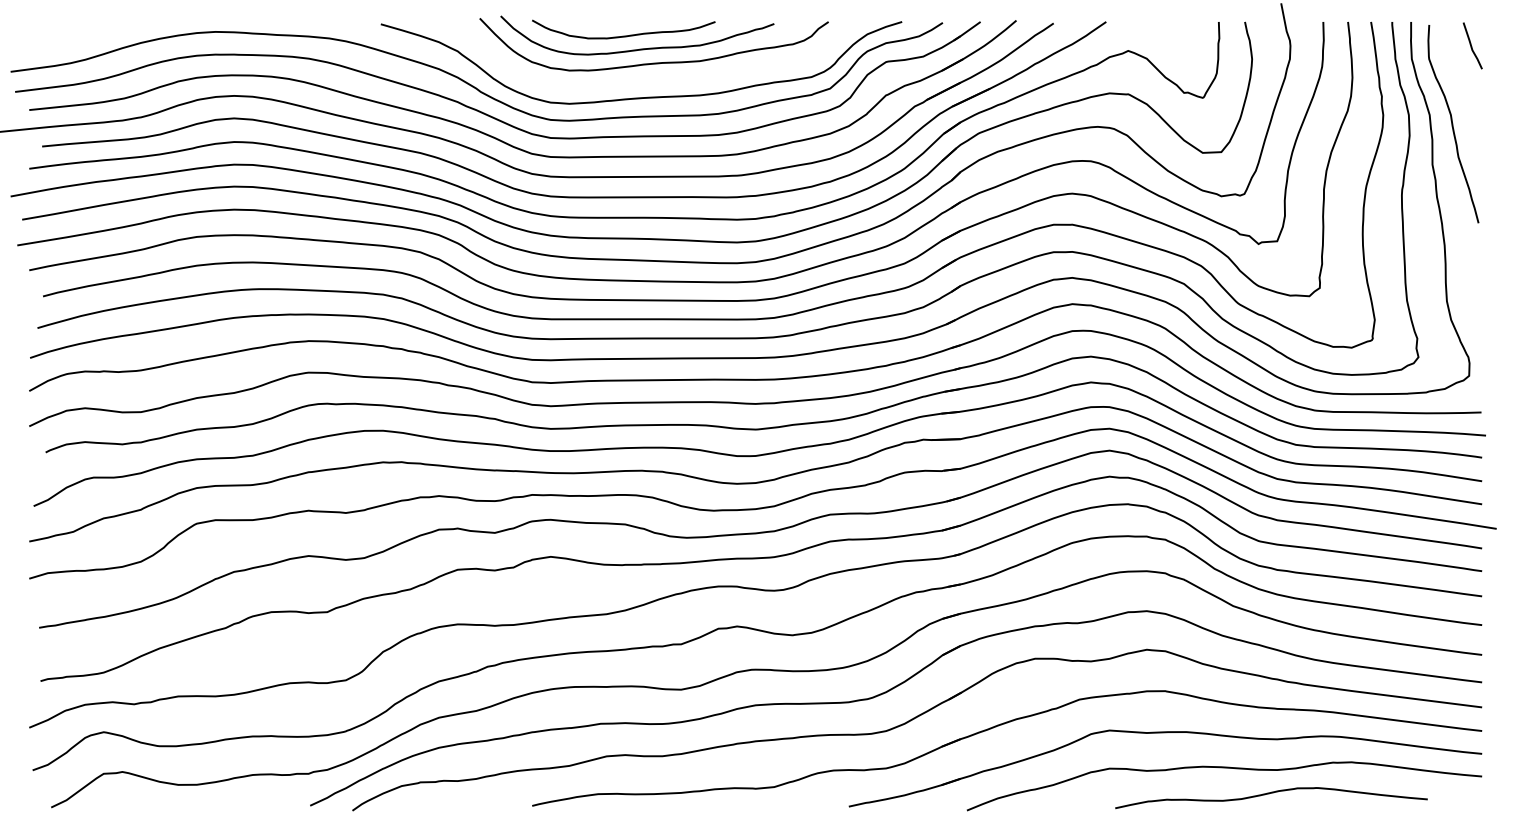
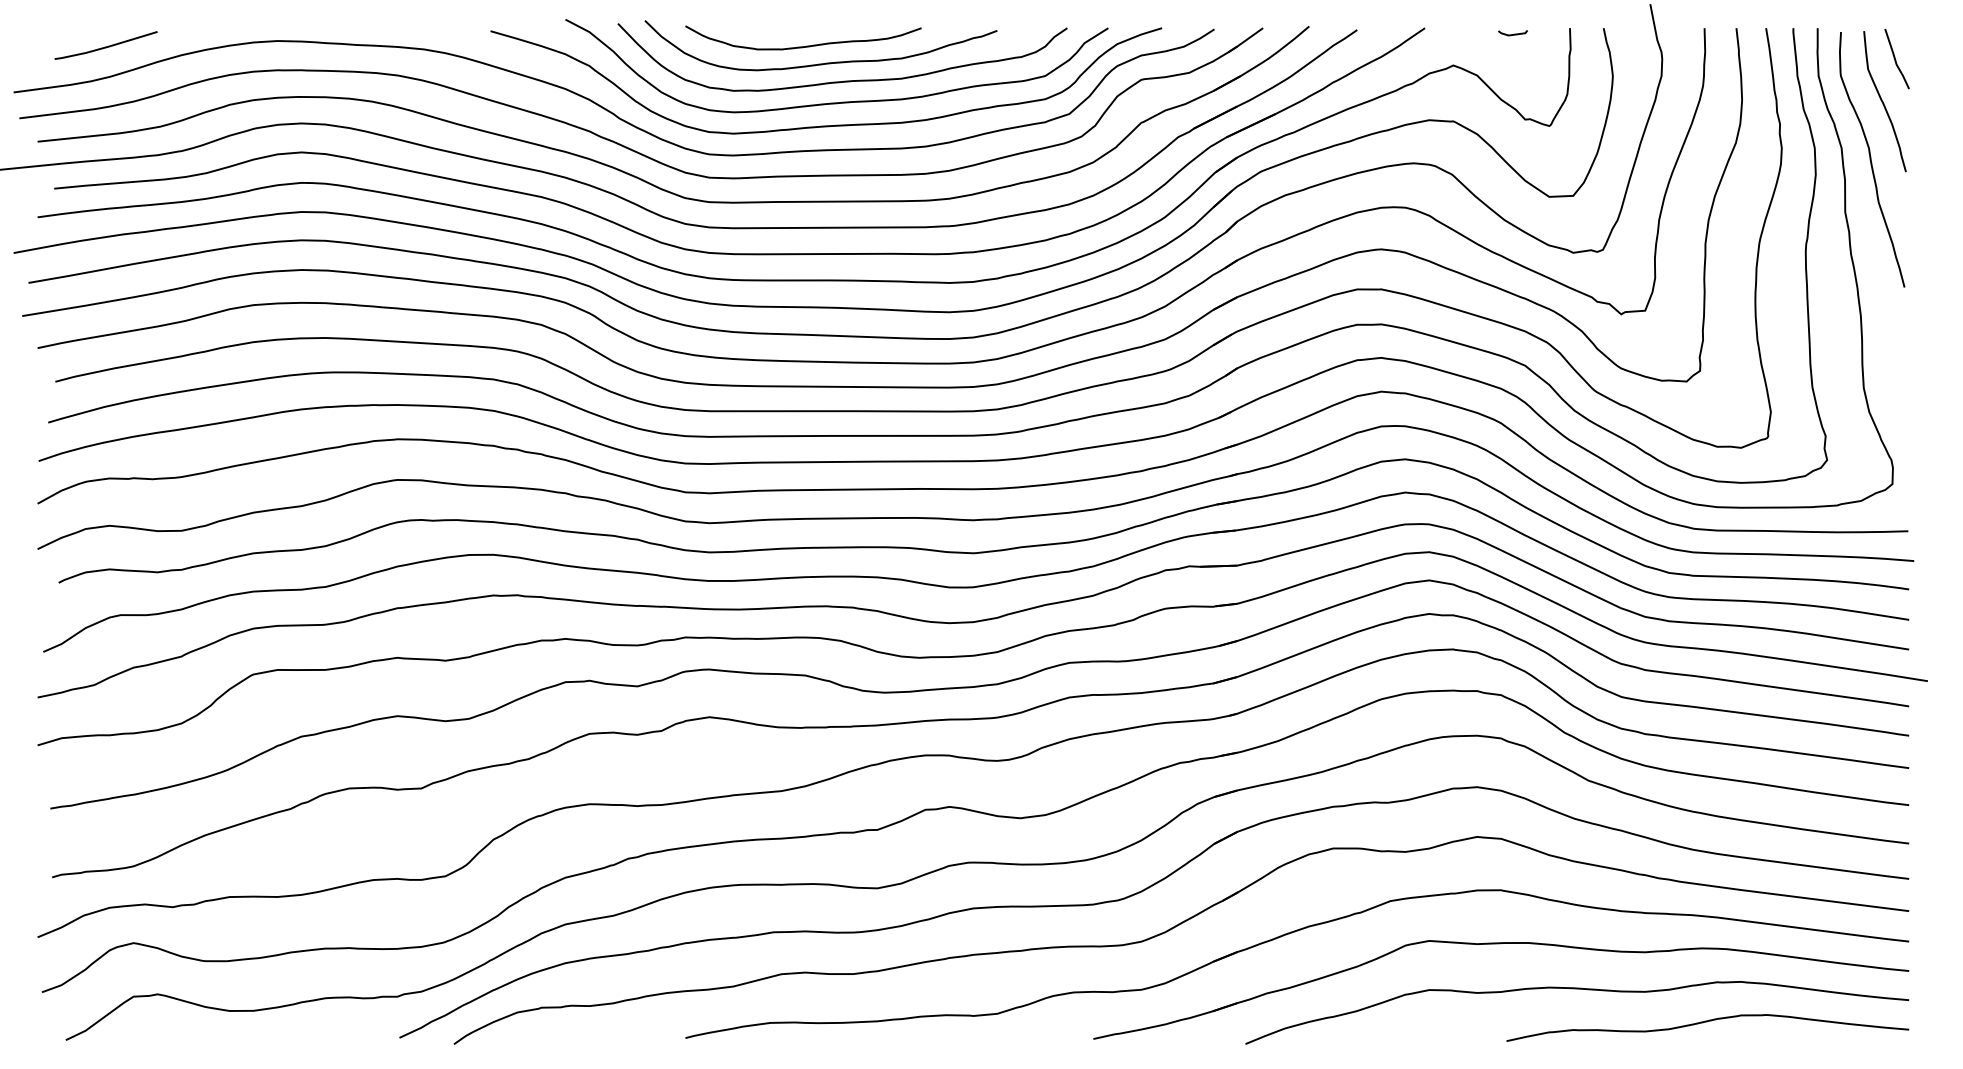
line: (1174, 26) -> (1512, 34), added
line: (81, 36) -> (105, 46), added
curve: (654, 78) -> (842, 101), added
curve: (1462, 78) -> (1883, 101), added
curve: (1271, 793) -> (1707, 1022), moved

